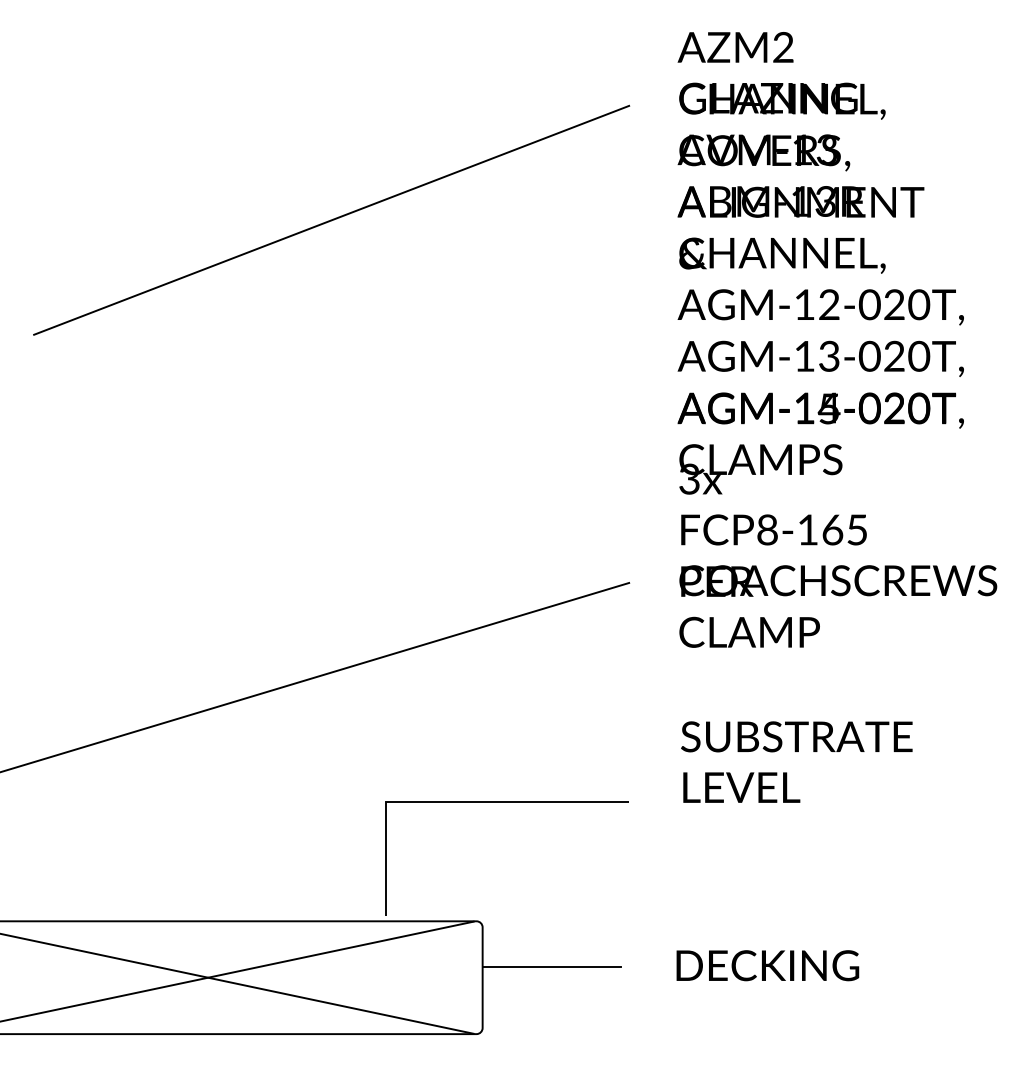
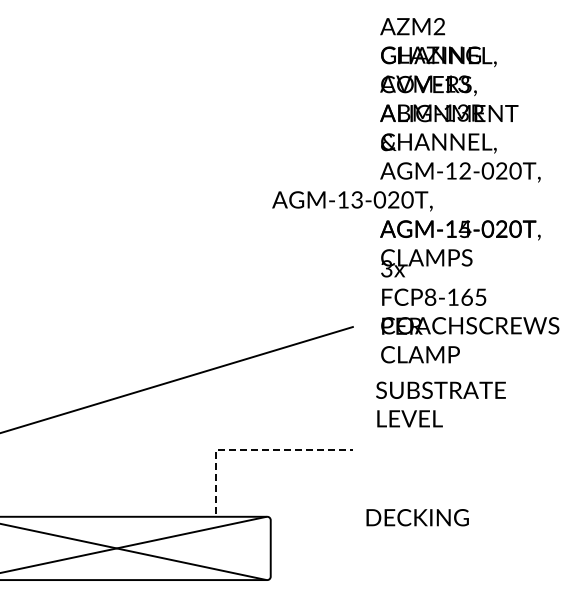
line: (330, 220) -> (185, 123), removed
text: (820, 359) -> (352, 201), moved
text: (796, 762) -> (440, 404), moved
line: (450, 801) -> (252, 449), solid -> dashed
text: (767, 965) -> (417, 517), moved
line: (551, 967) -> (309, 542), removed

